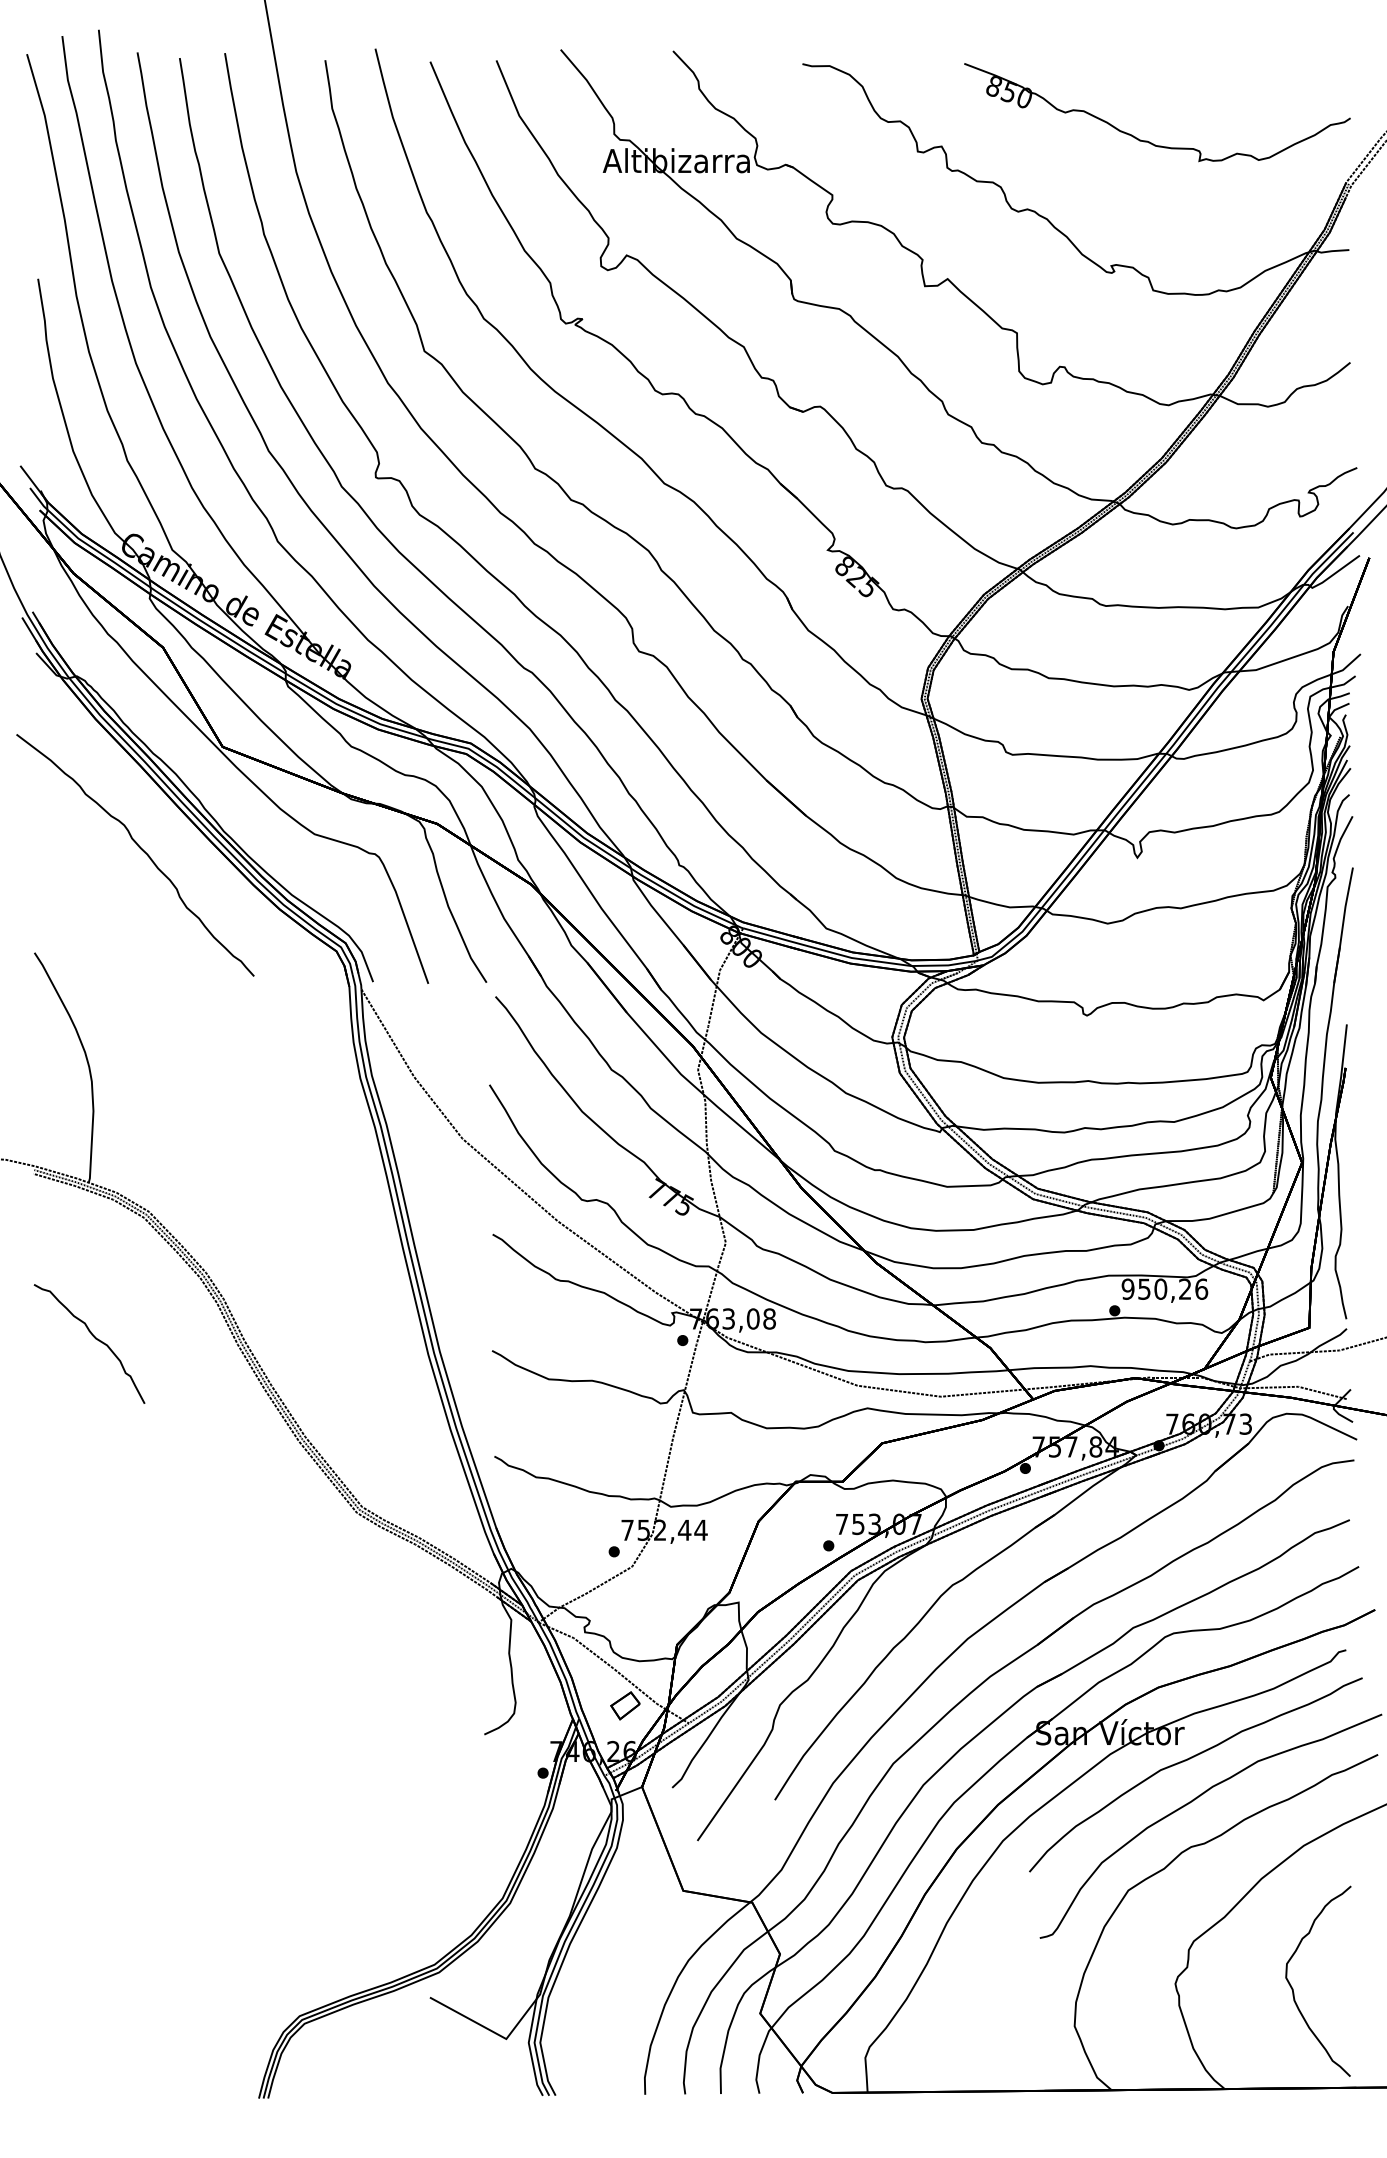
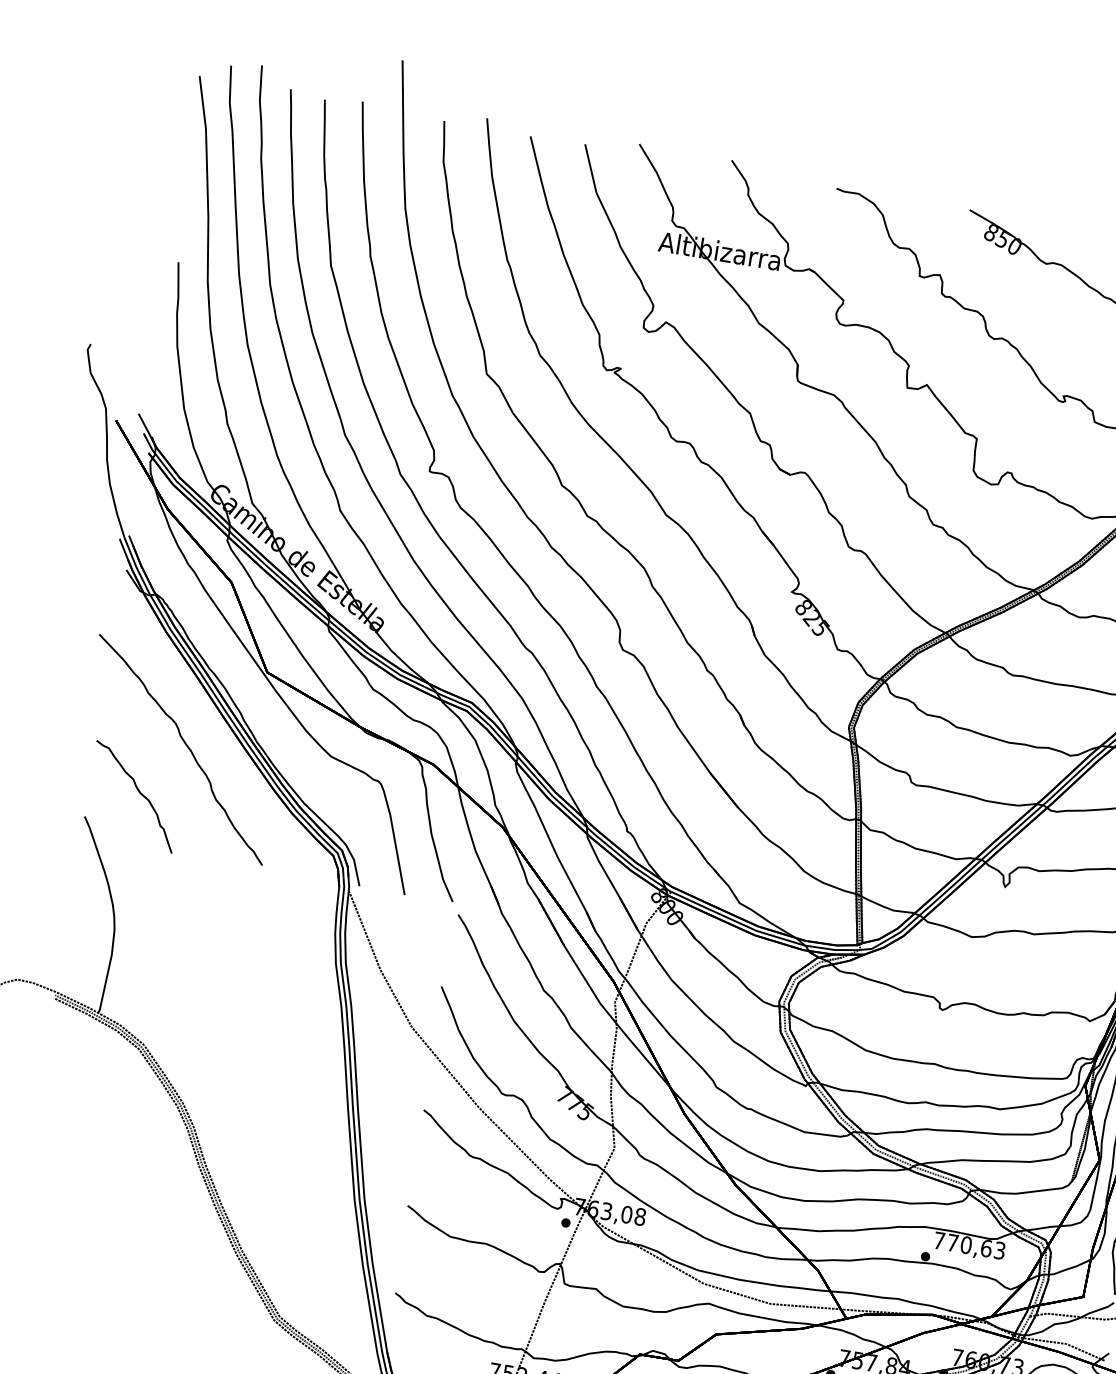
text: (1164, 1288) -> (969, 1245), 950,26 -> 770,63
part: (94, 1338) -> (139, 793), moved

